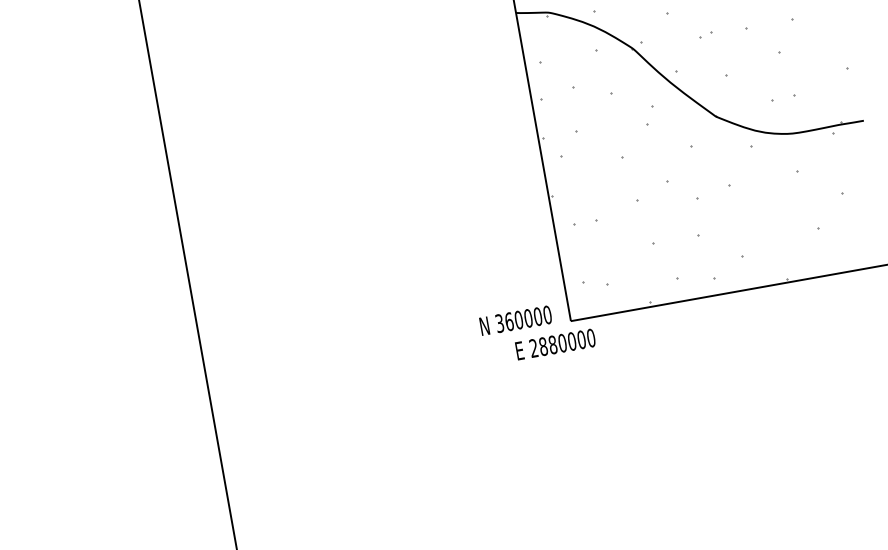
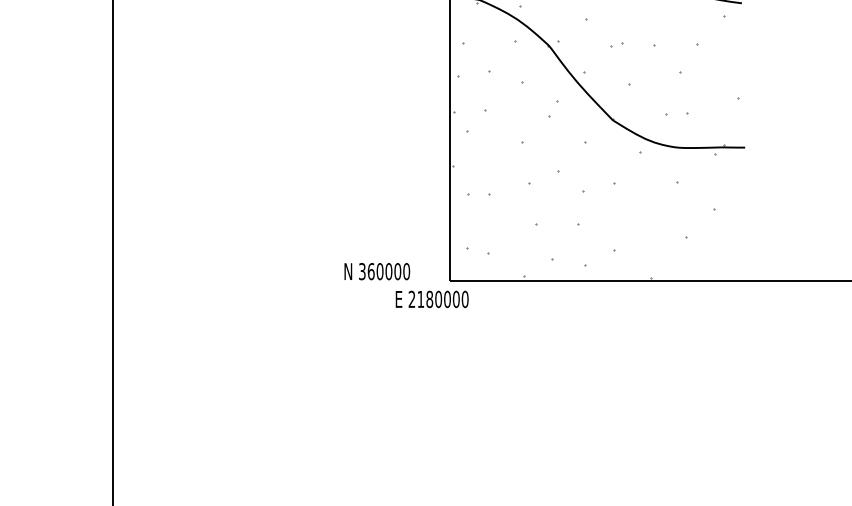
text: (516, 320) -> (377, 271), moved
text: (543, 346) -> (420, 299), 2880000 -> 2180000

